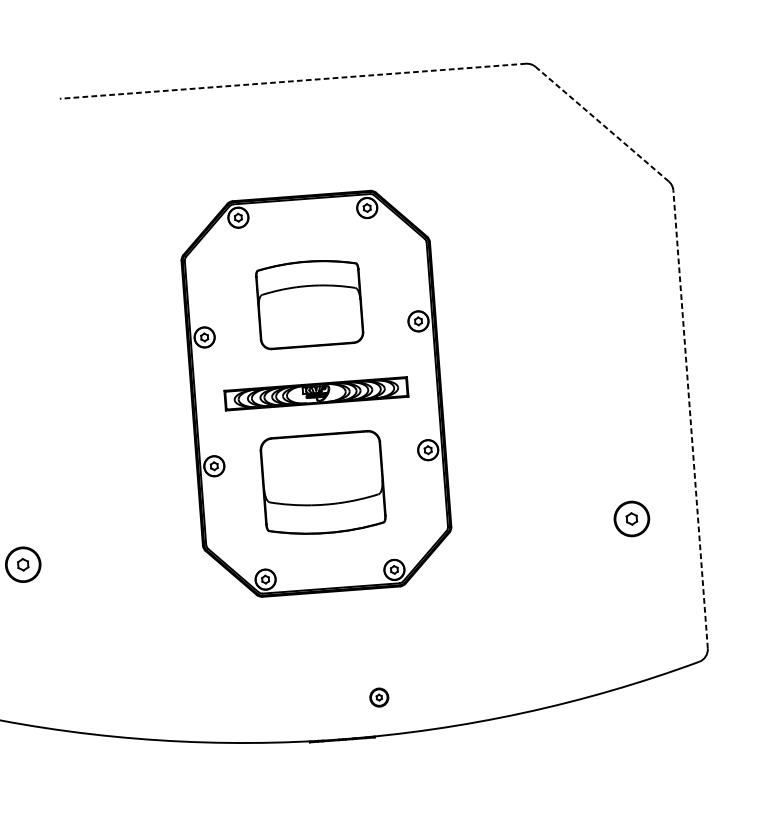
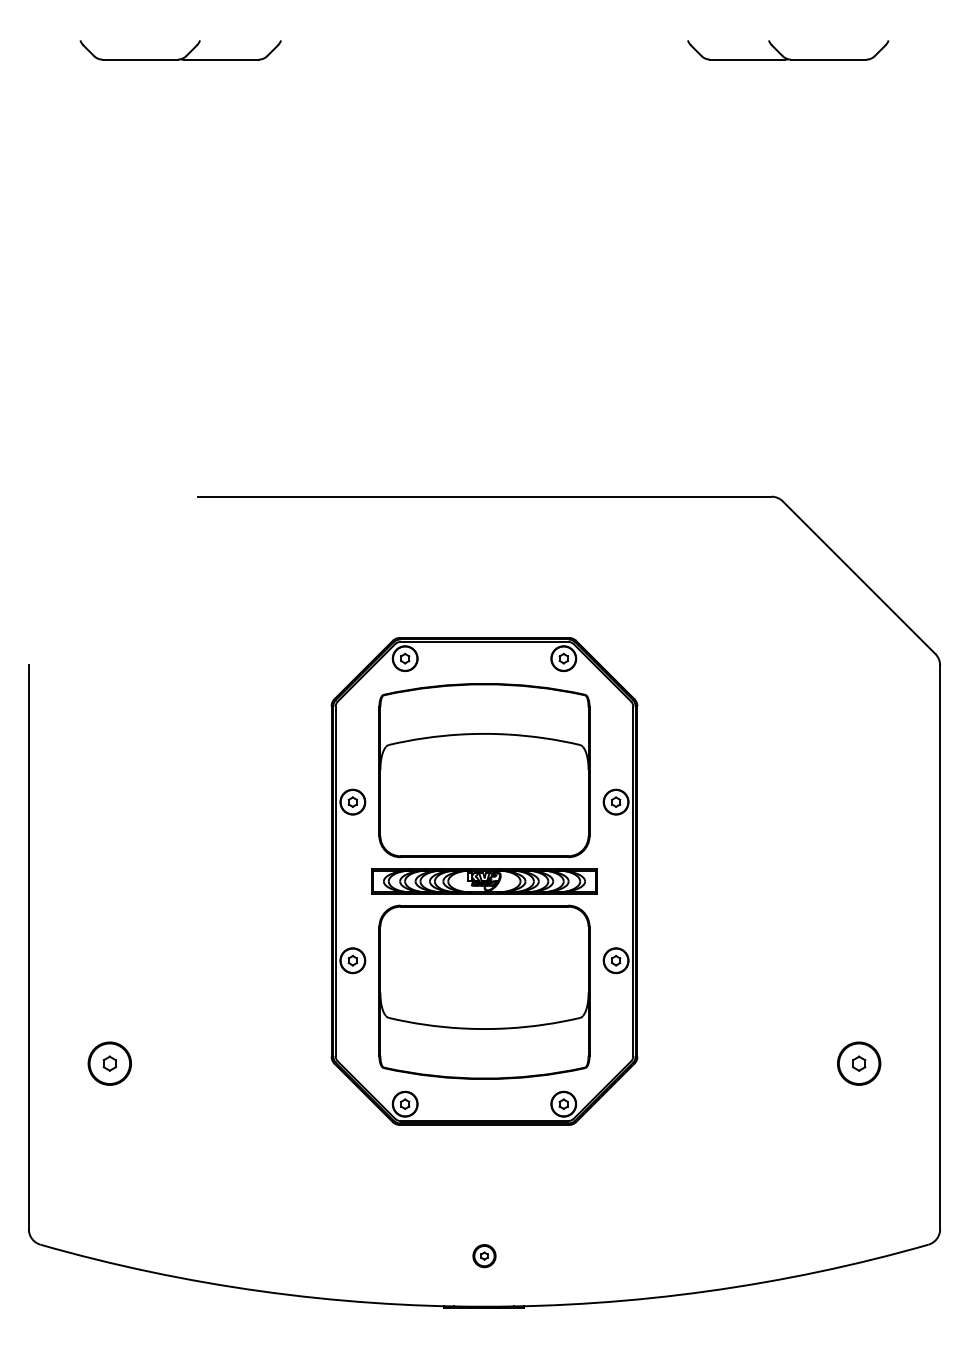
line: (292, 81) -> (484, 496), dashed -> solid
line: (602, 124) -> (859, 577), dashed -> solid
part: (309, 303) -> (484, 770), size x1.67
line: (690, 419) -> (940, 947), dashed -> solid
part: (323, 483) -> (484, 991), size x1.43
part: (379, 697) -> (484, 1256), moved

